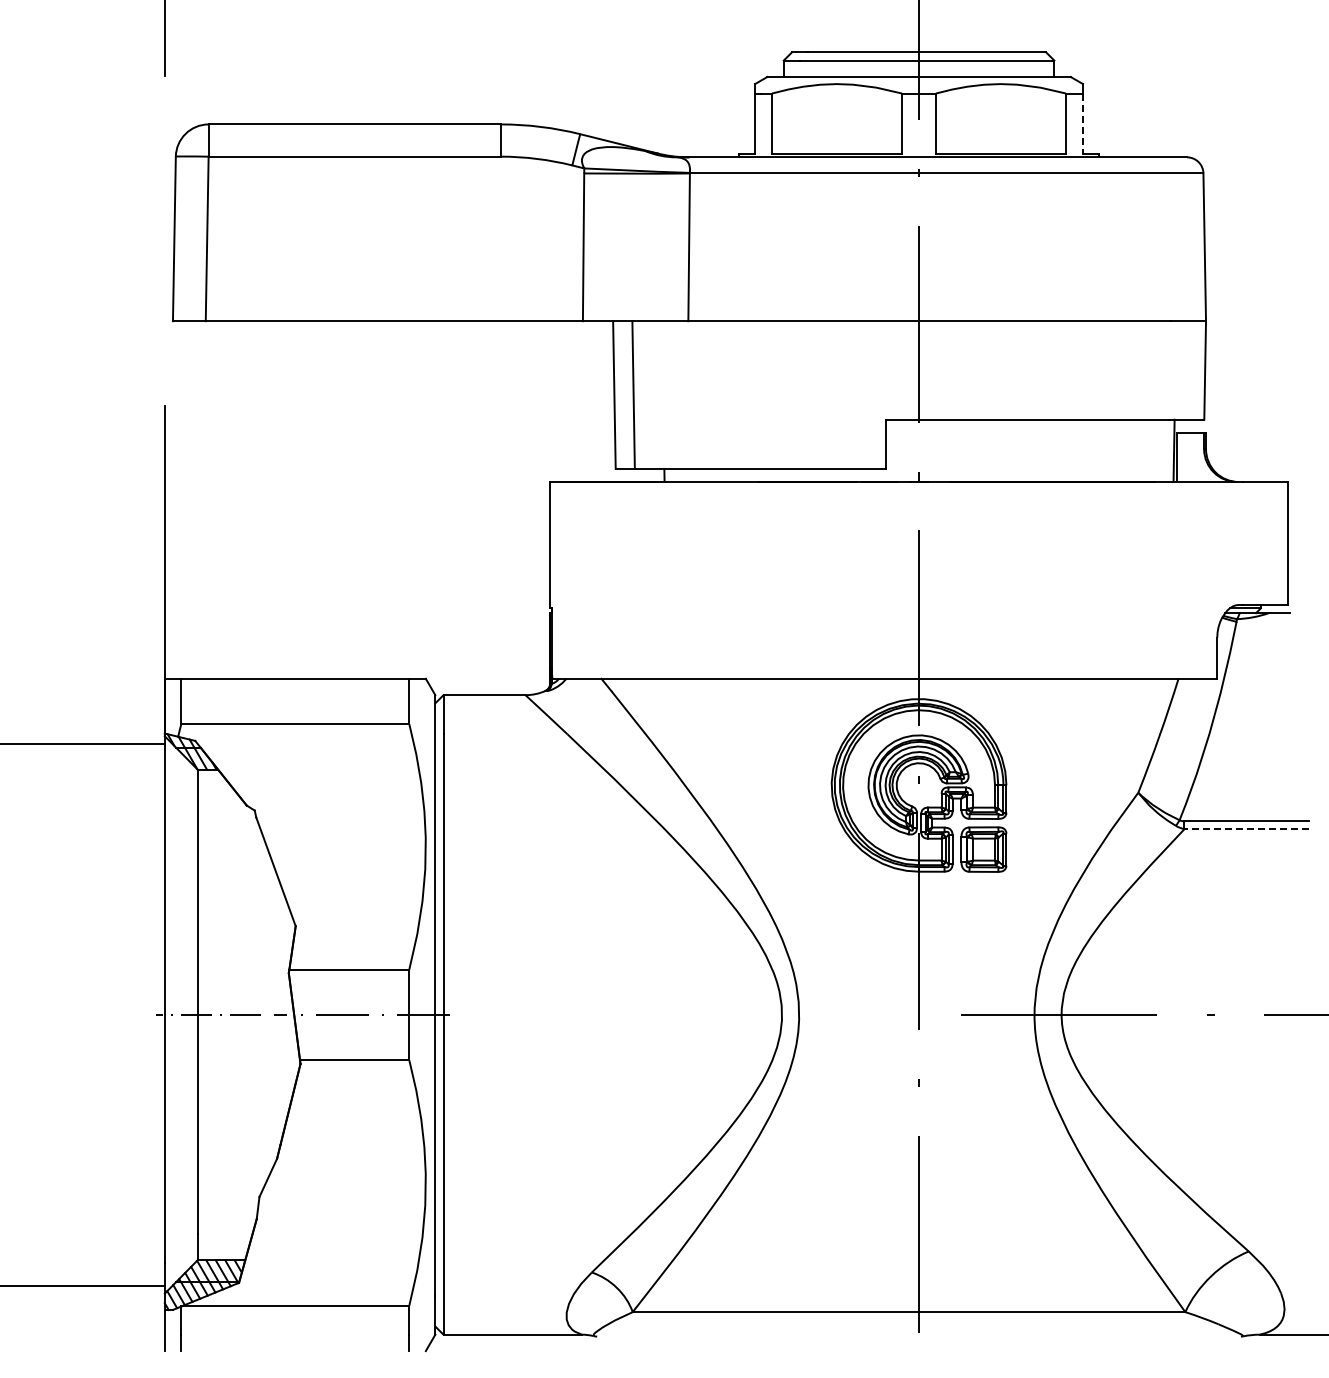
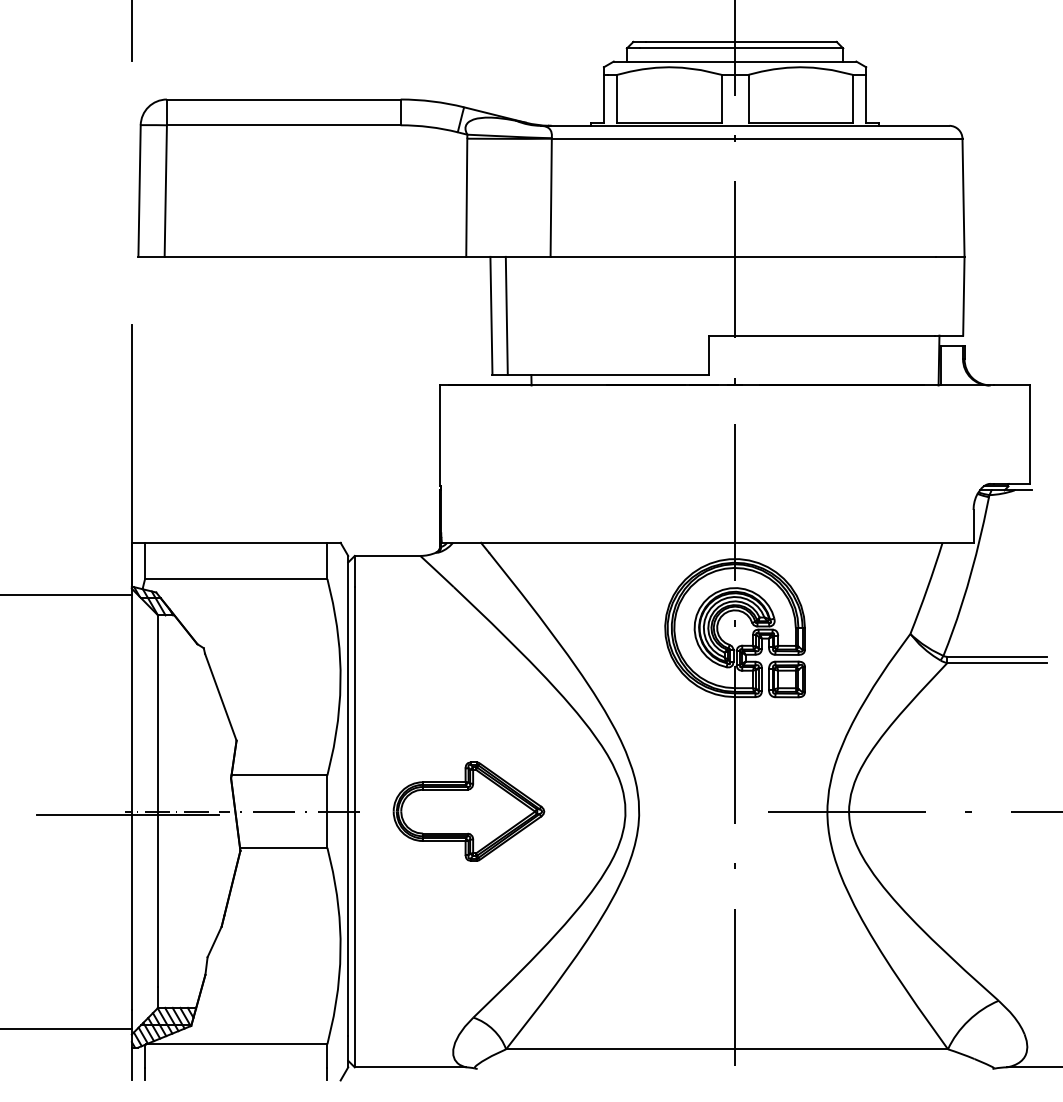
line: (1083, 124) -> (866, 99), dashed -> solid
line: (1246, 829) -> (996, 663), dashed -> solid
part: (586, 1014) -> (469, 811), added
line: (159, 1019) -> (127, 815), added

